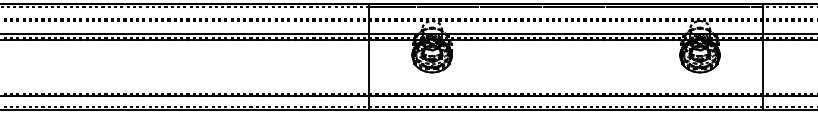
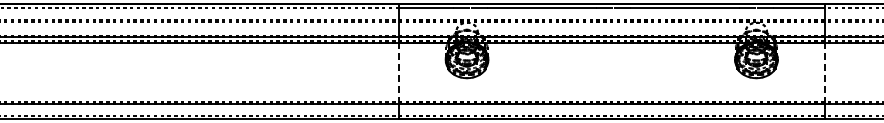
line: (368, 67) -> (398, 72), solid -> dashed
line: (763, 67) -> (824, 72), solid -> dashed

